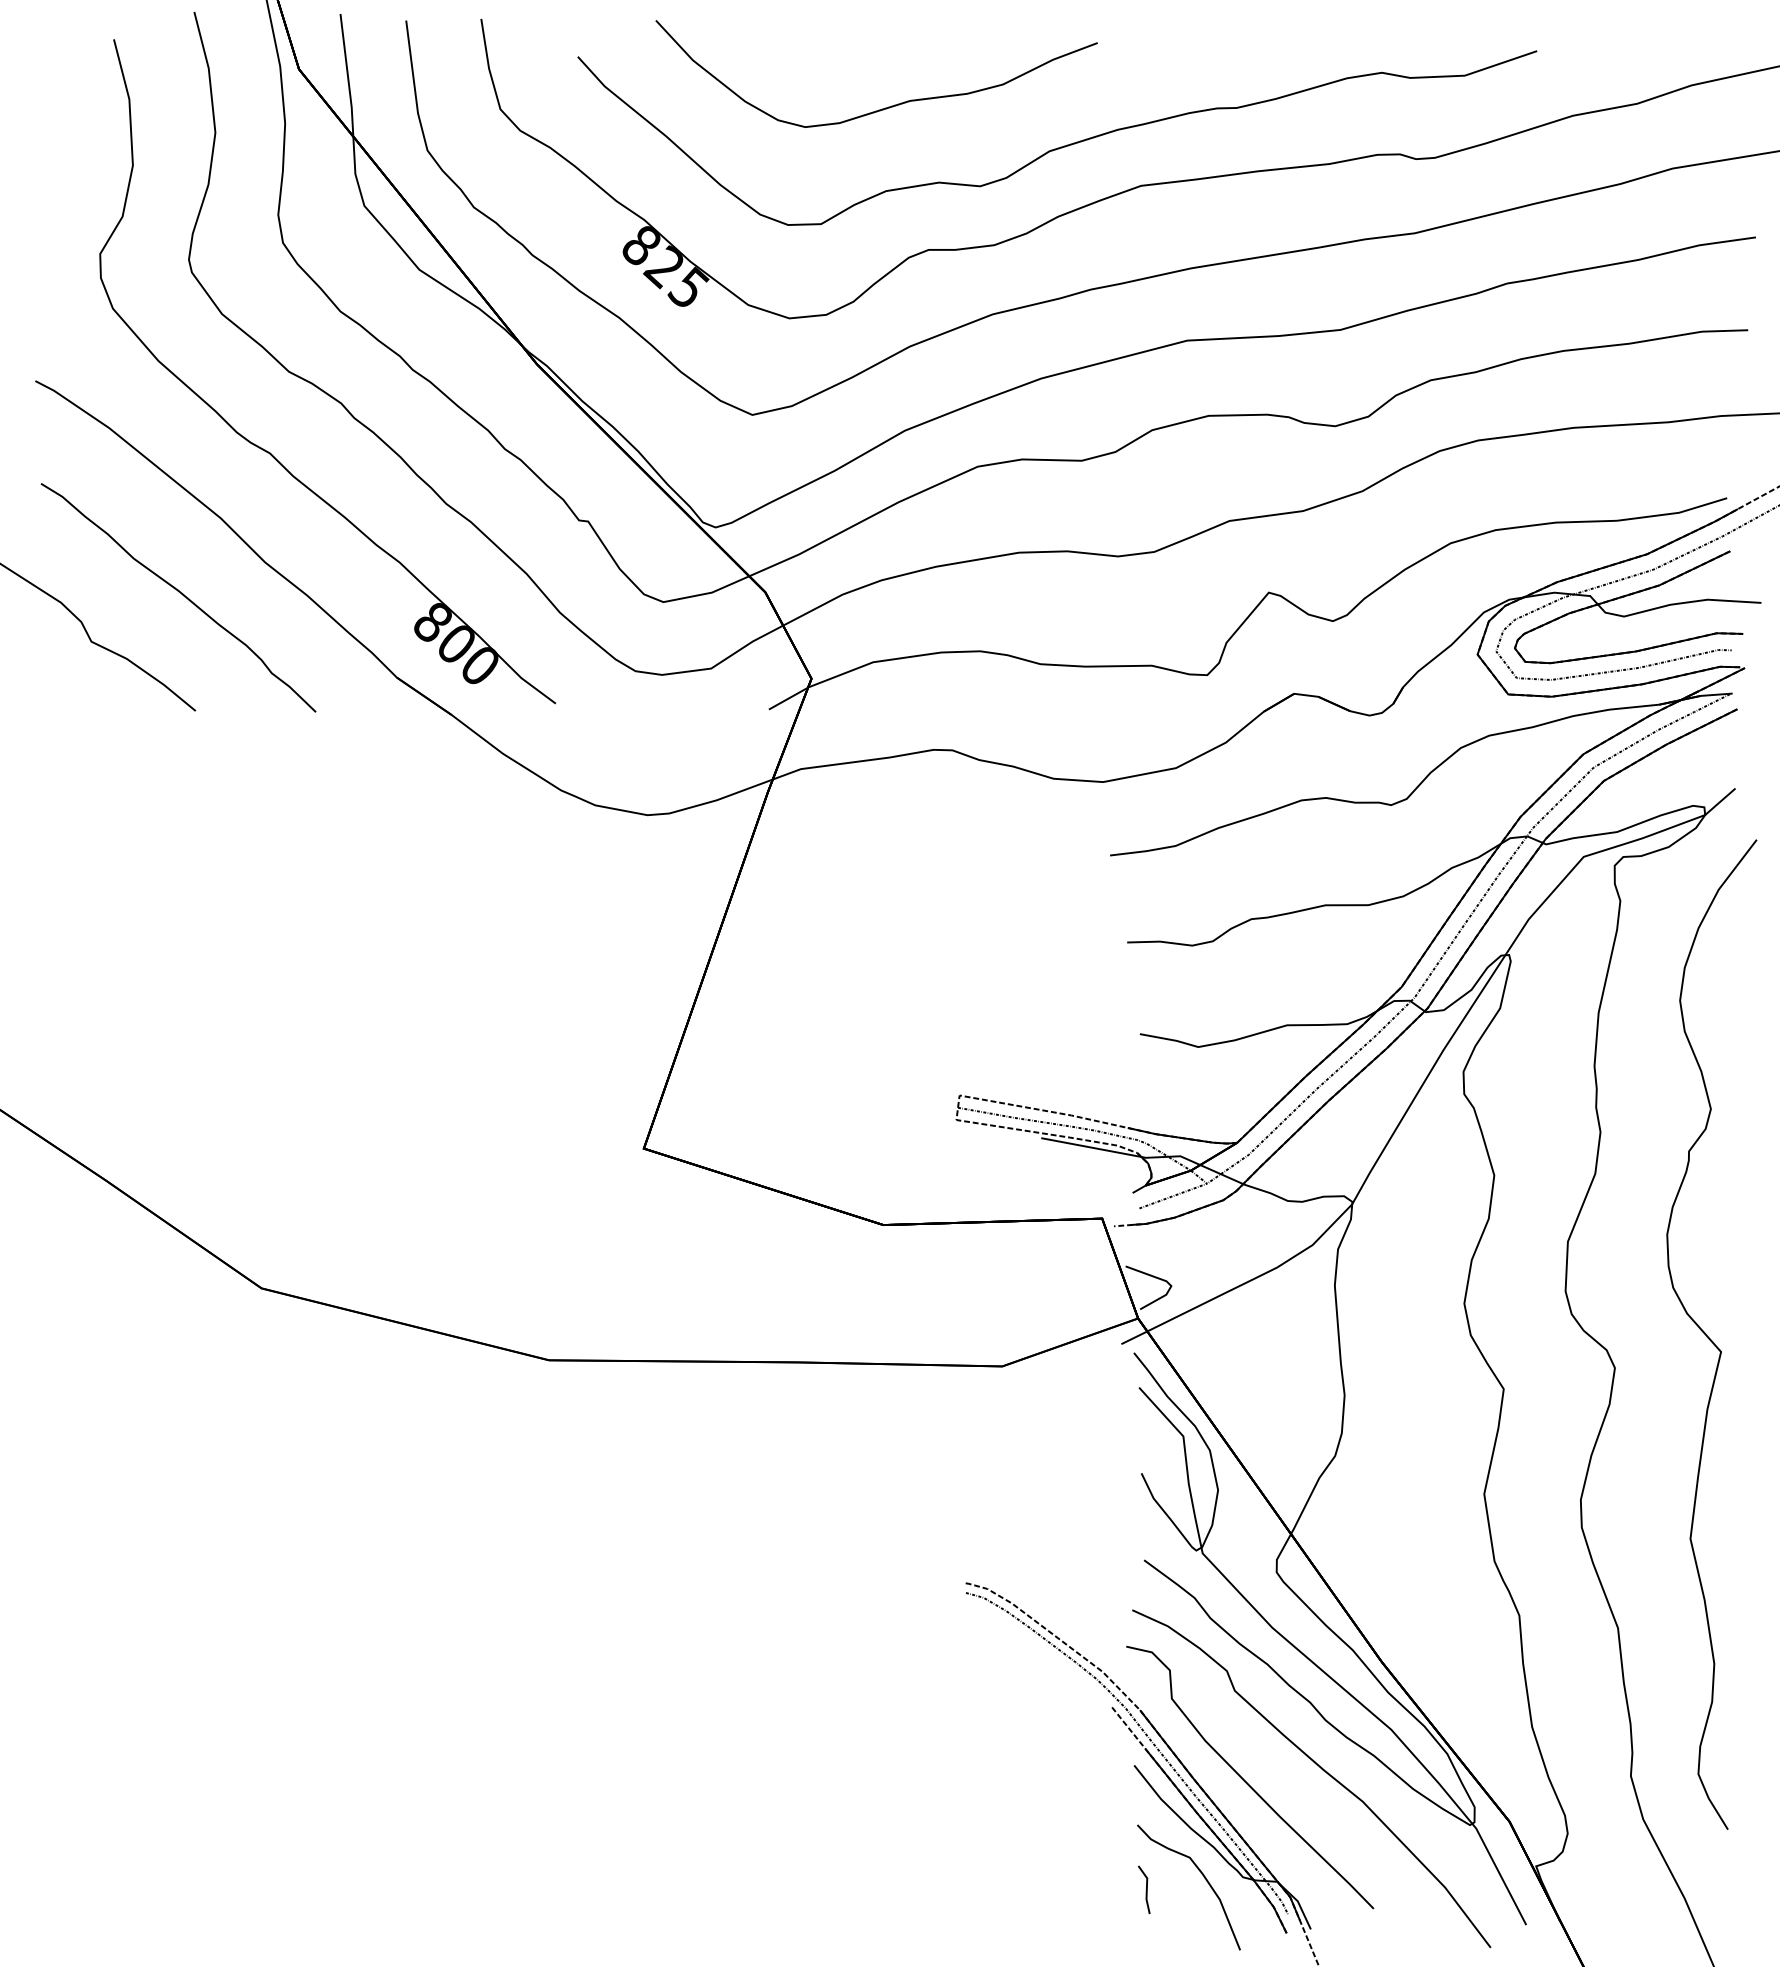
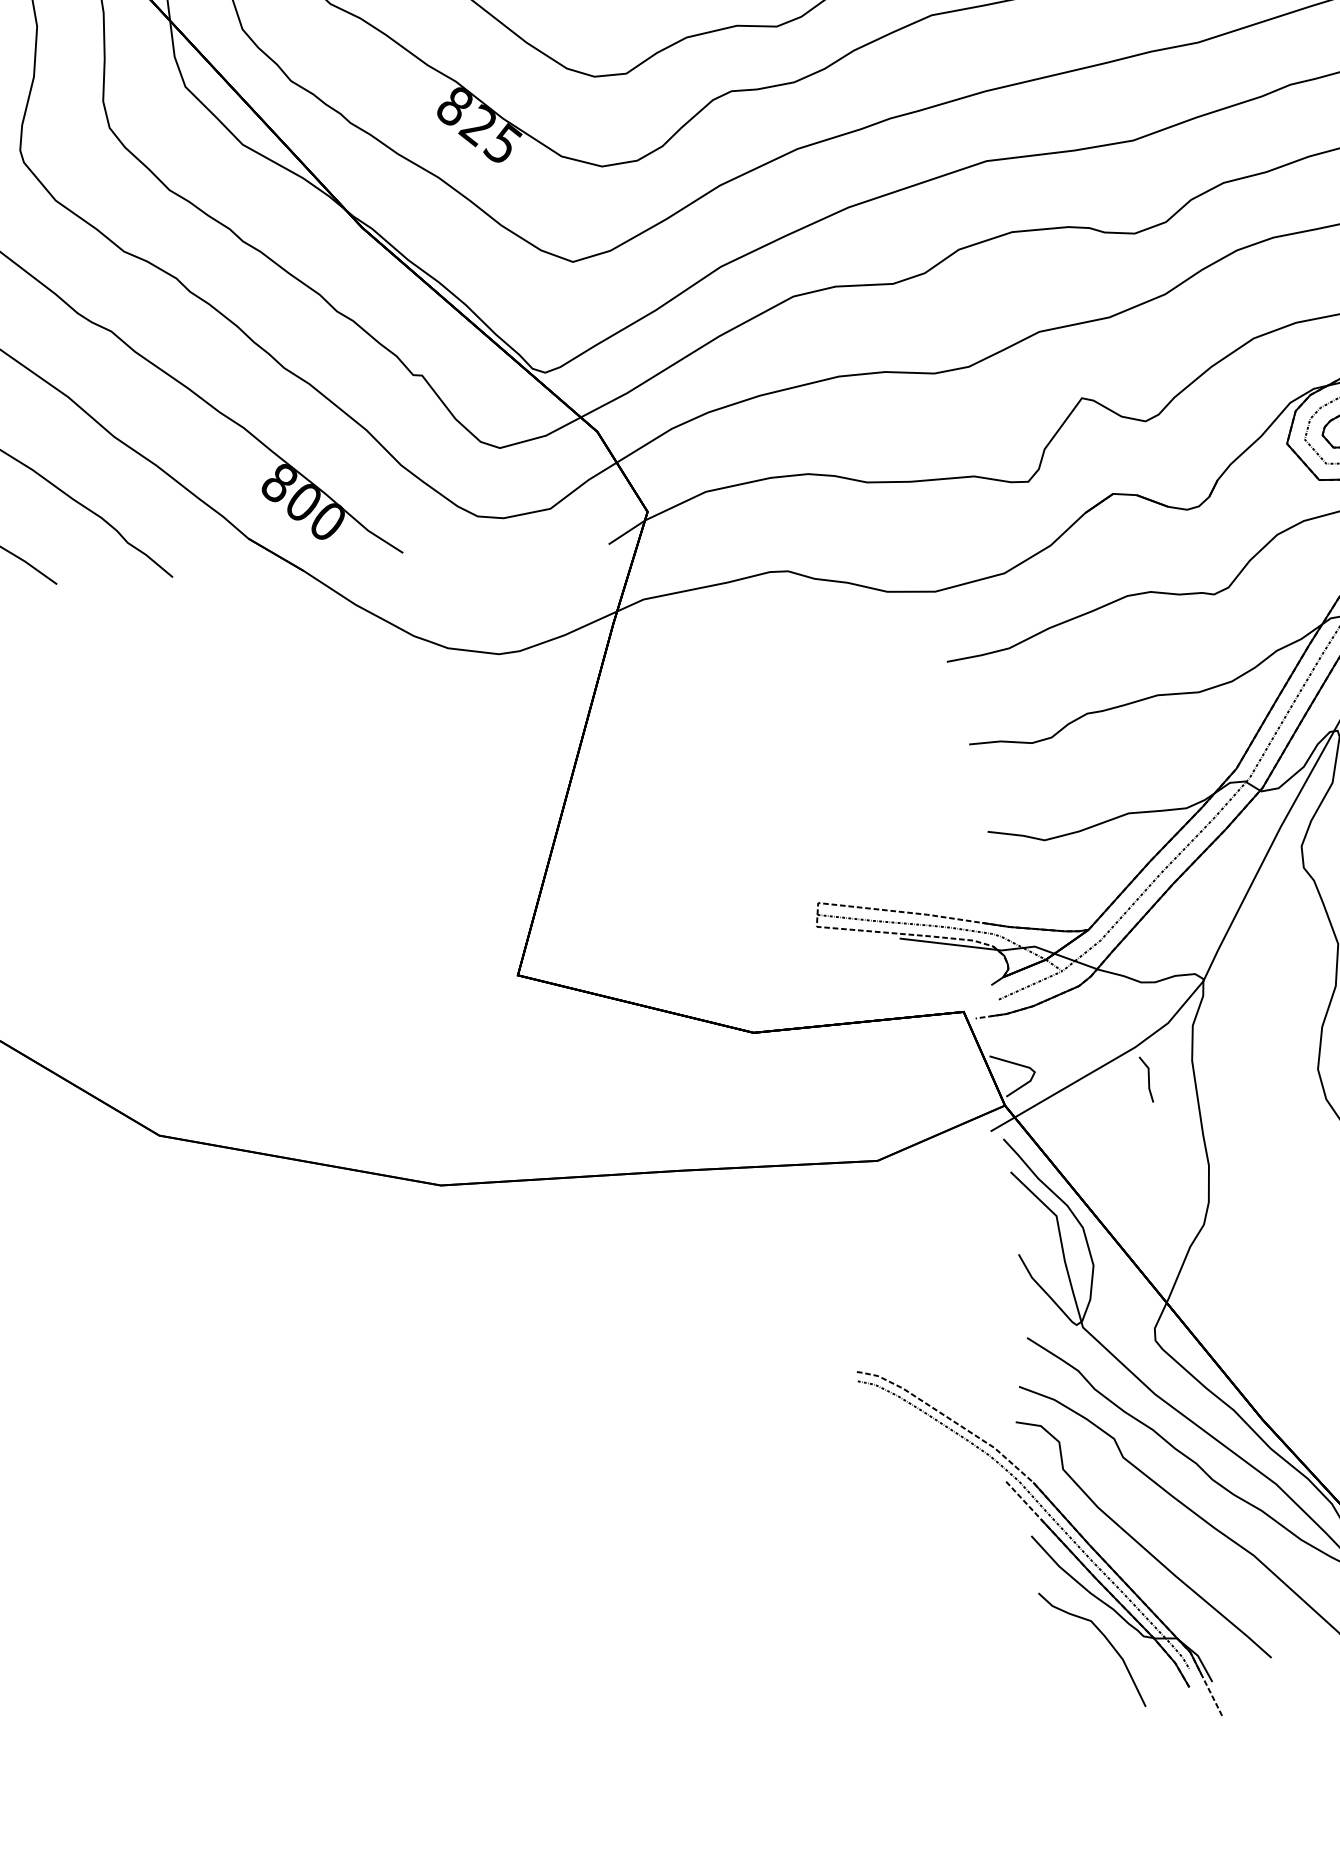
part: (1143, 1889) -> (1145, 1079), moved

